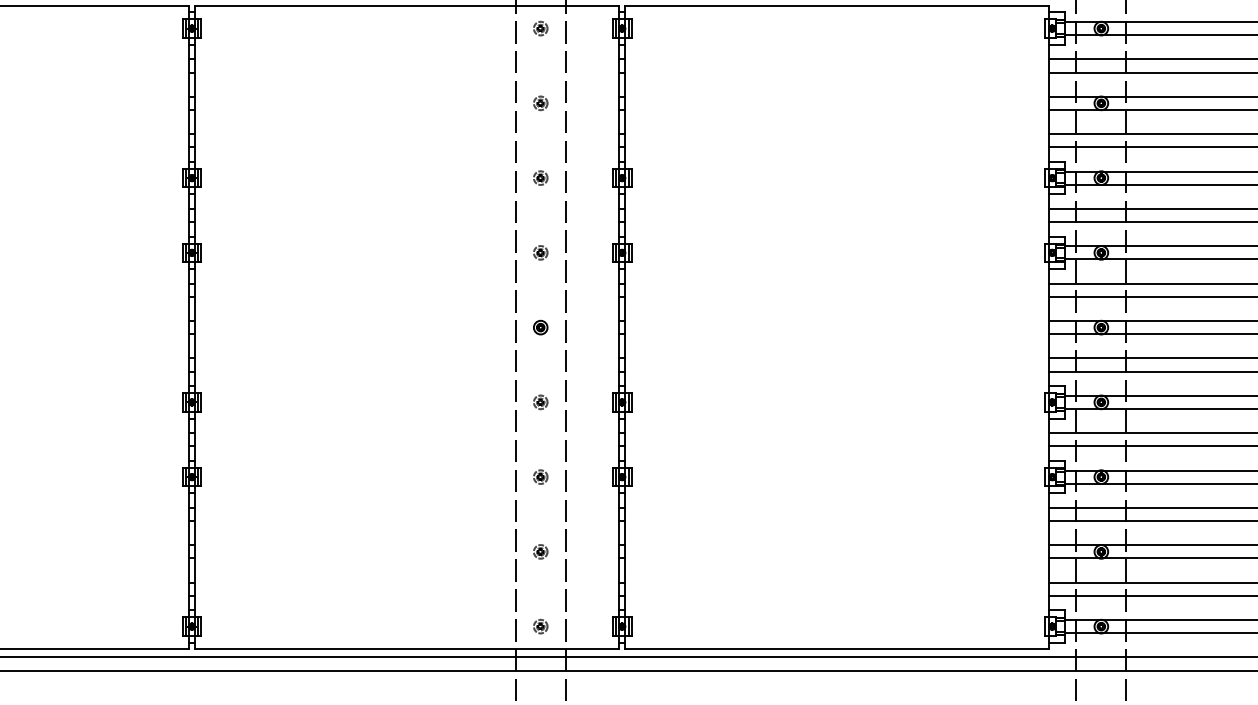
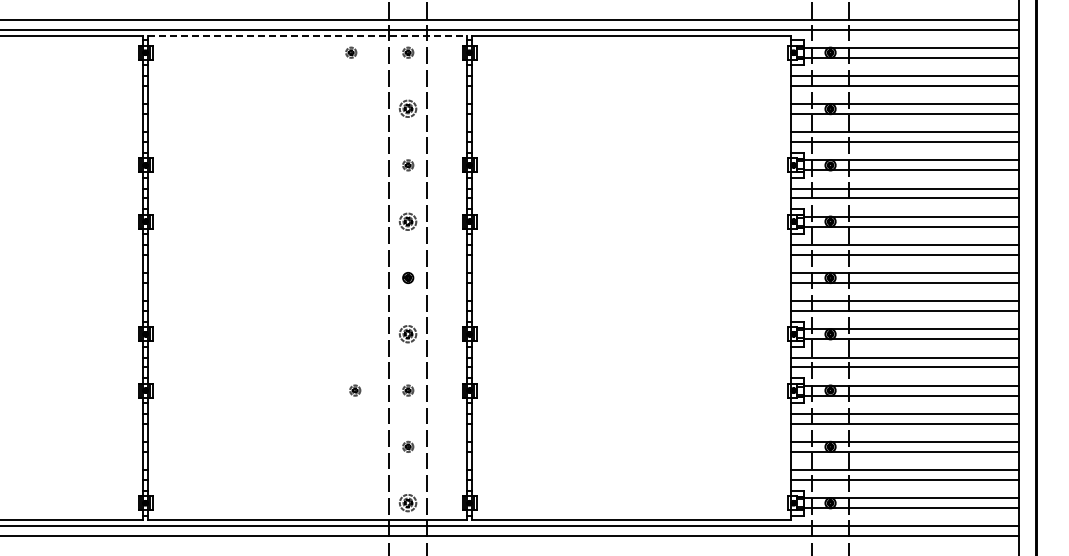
line: (407, 5) -> (307, 35), solid -> dashed
part: (465, 28) -> (351, 52), added
part: (541, 103) -> (408, 109), size x1.6
part: (541, 252) -> (408, 221), size x1.6
part: (541, 402) -> (408, 334), size x1.6
part: (470, 476) -> (355, 390), added
part: (541, 626) -> (408, 503), size x1.6

